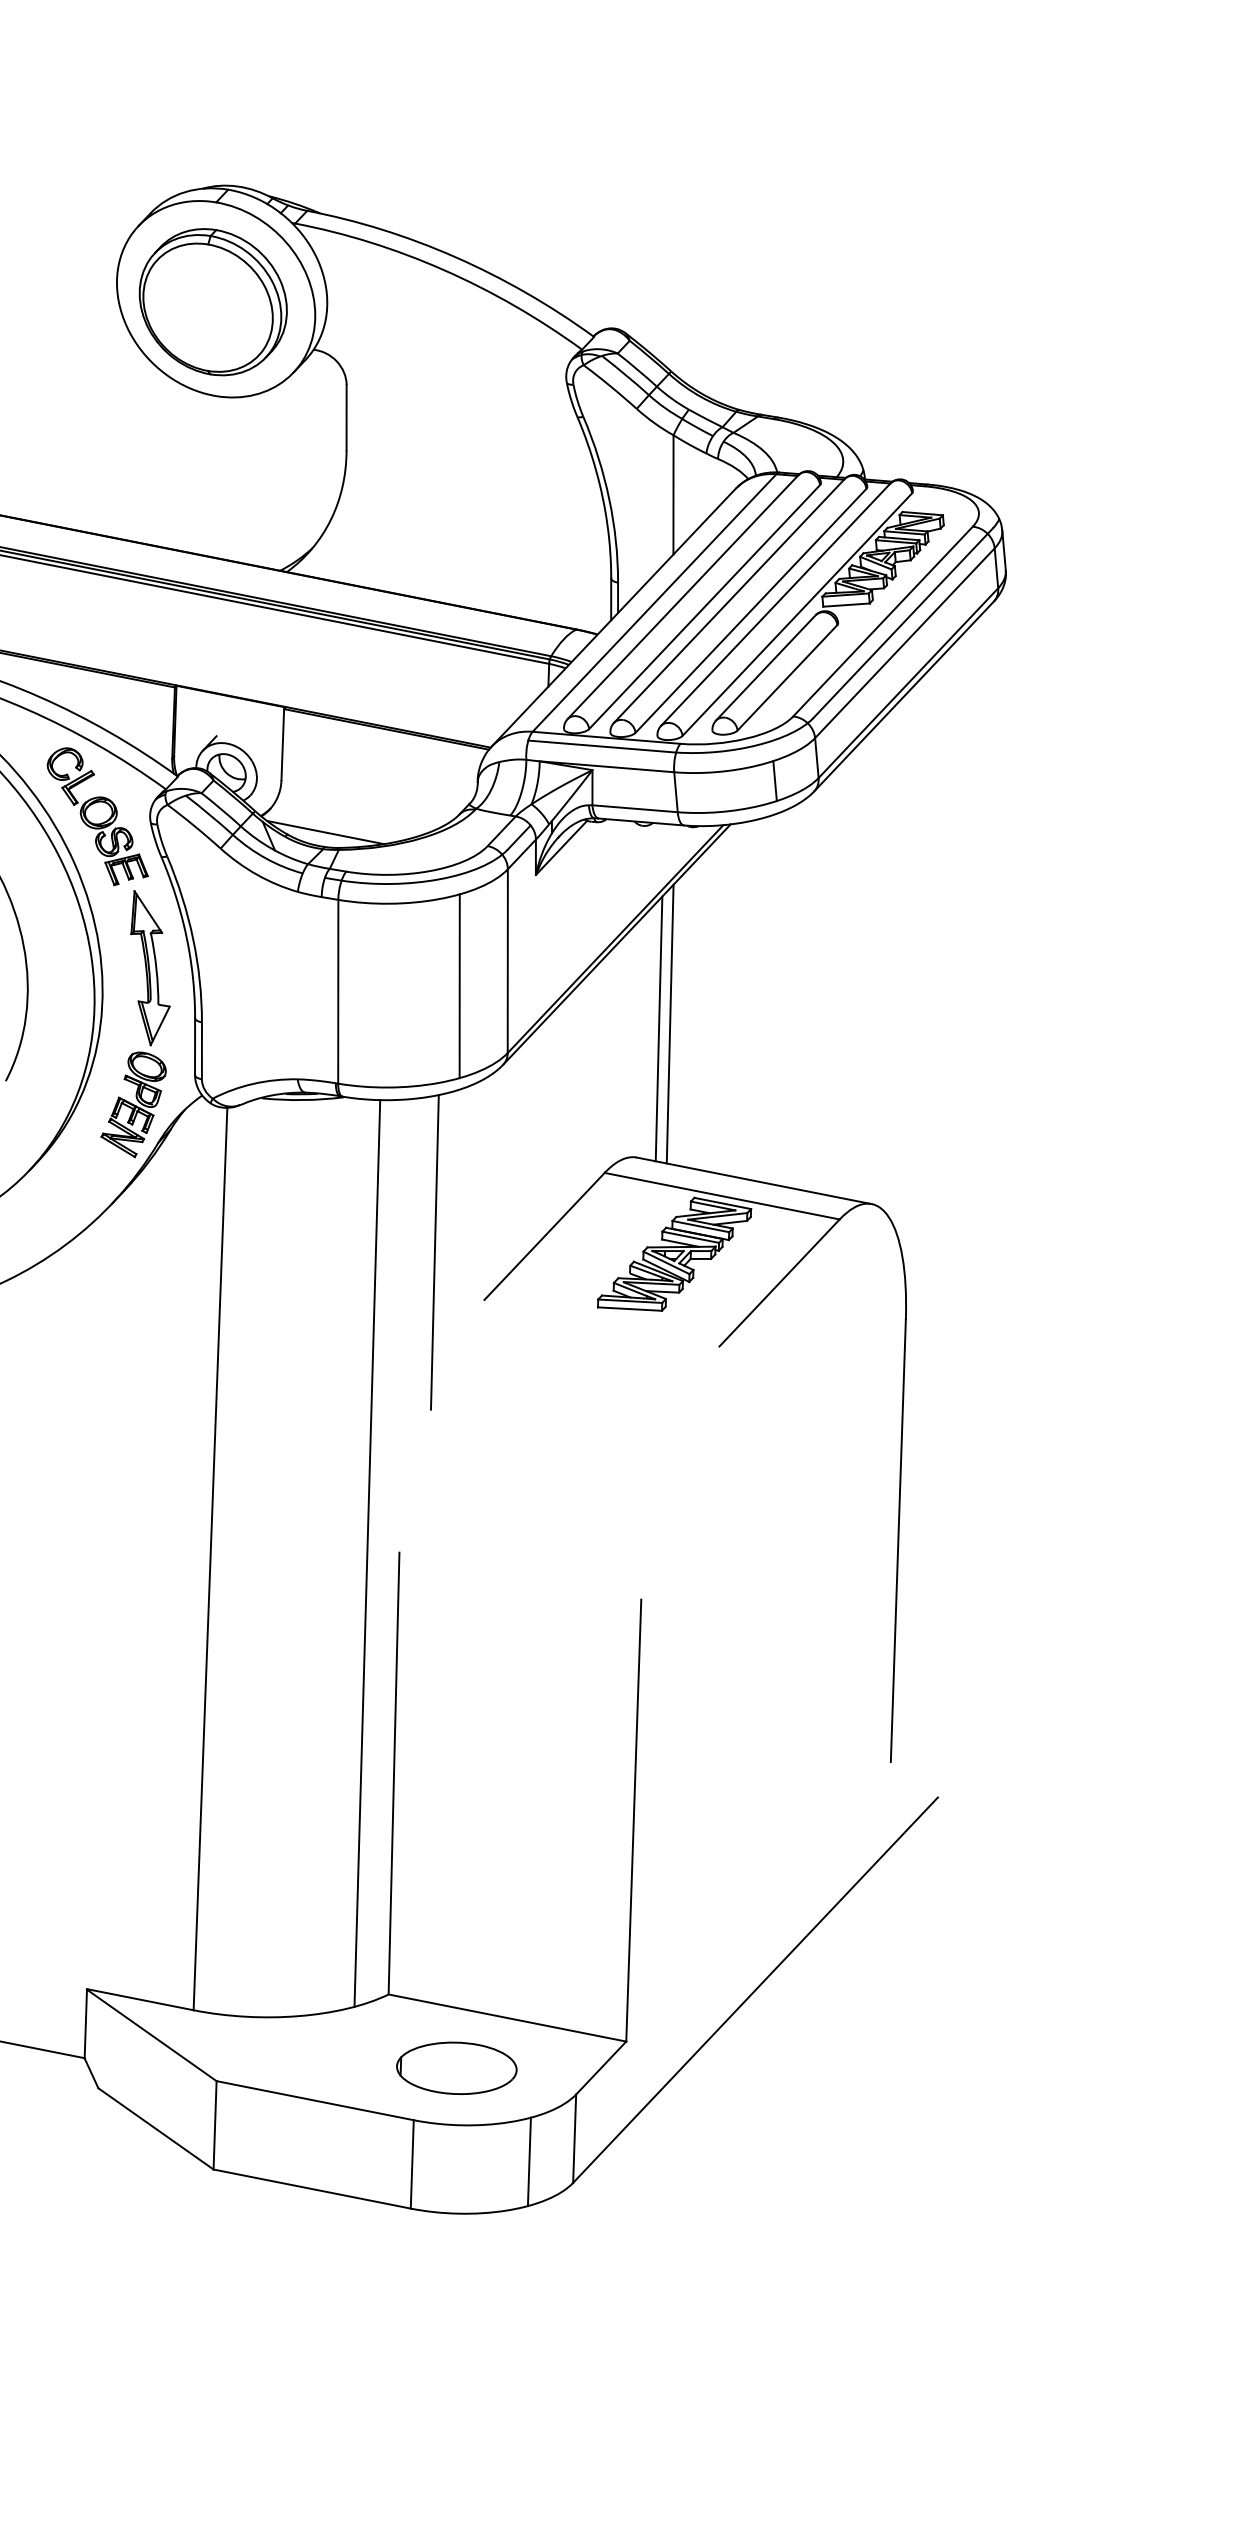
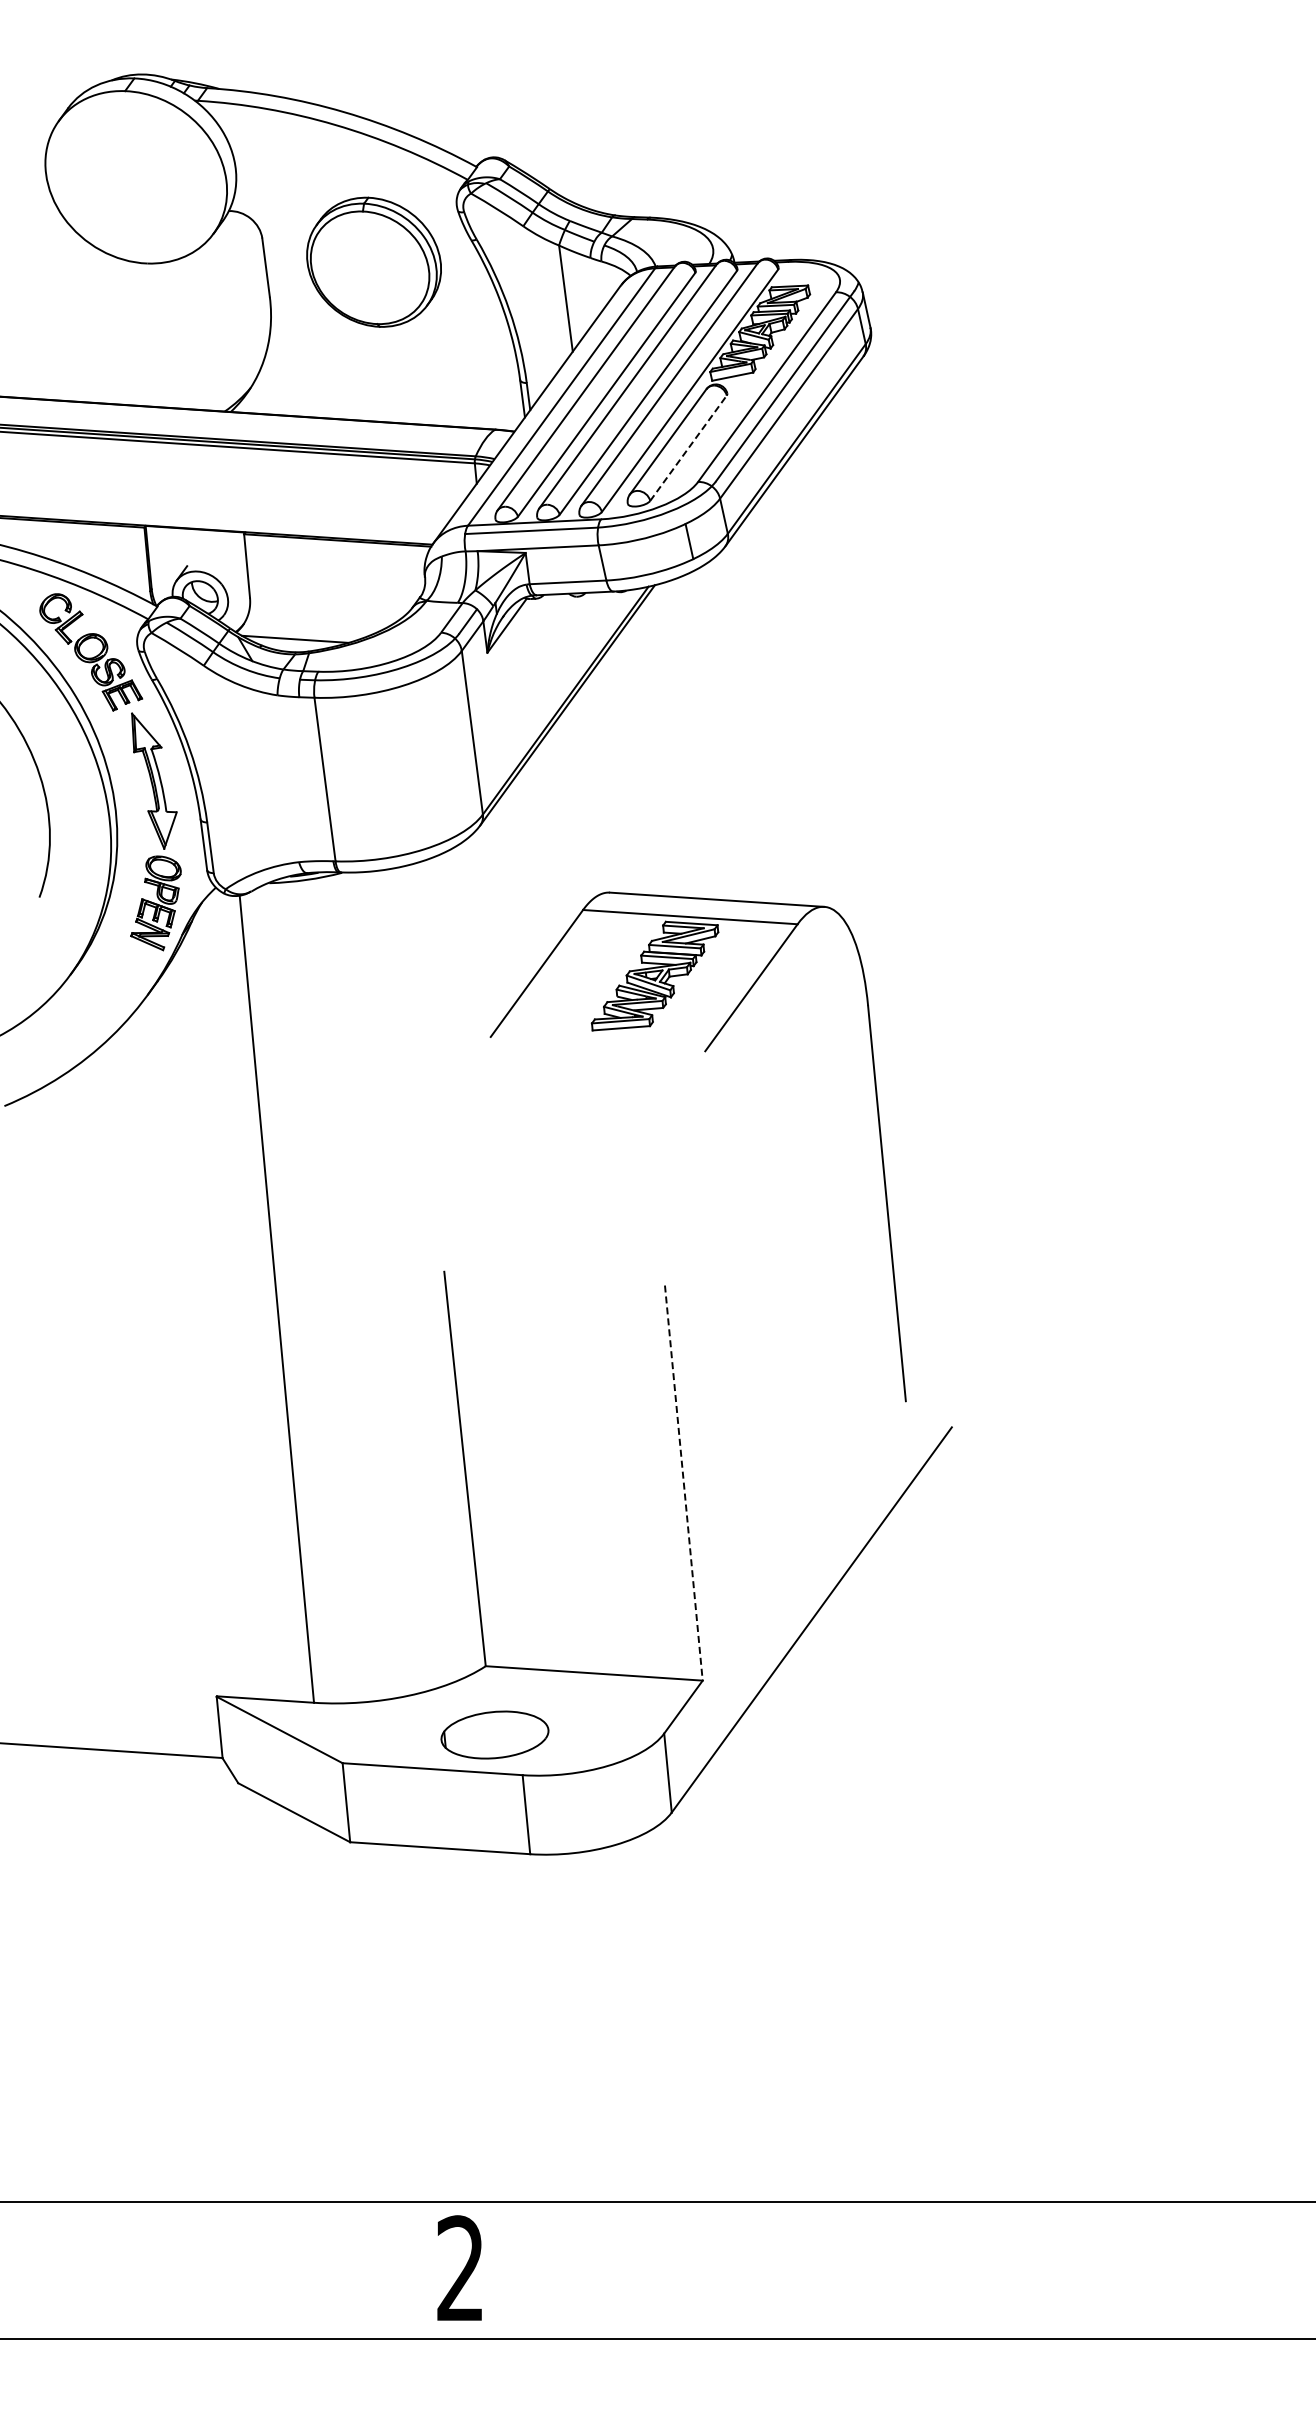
part: (212, 301) -> (373, 261), moved
line: (787, 677) -> (688, 447), solid -> dashed
line: (459, 986) -> (432, 760), removed
line: (670, 1023) -> (624, 769), removed
line: (658, 1028) -> (614, 775), removed
line: (434, 1251) -> (440, 999), removed
line: (366, 1553) -> (415, 1276), removed
line: (633, 1820) -> (683, 1483), solid -> dashed
part: (456, 2067) -> (494, 1734), moved
line: (529, 2161) -> (630, 1798), removed

